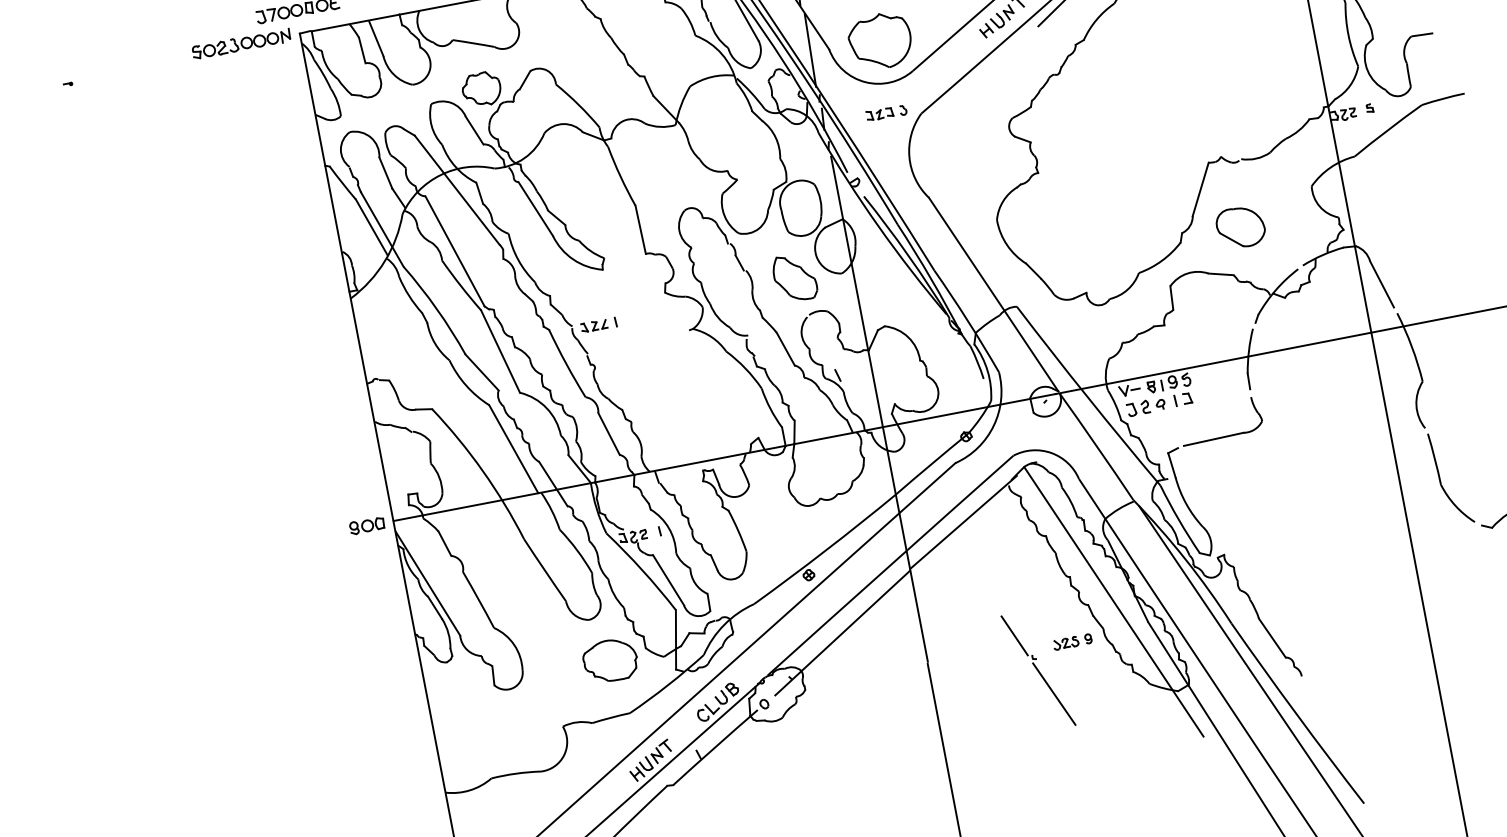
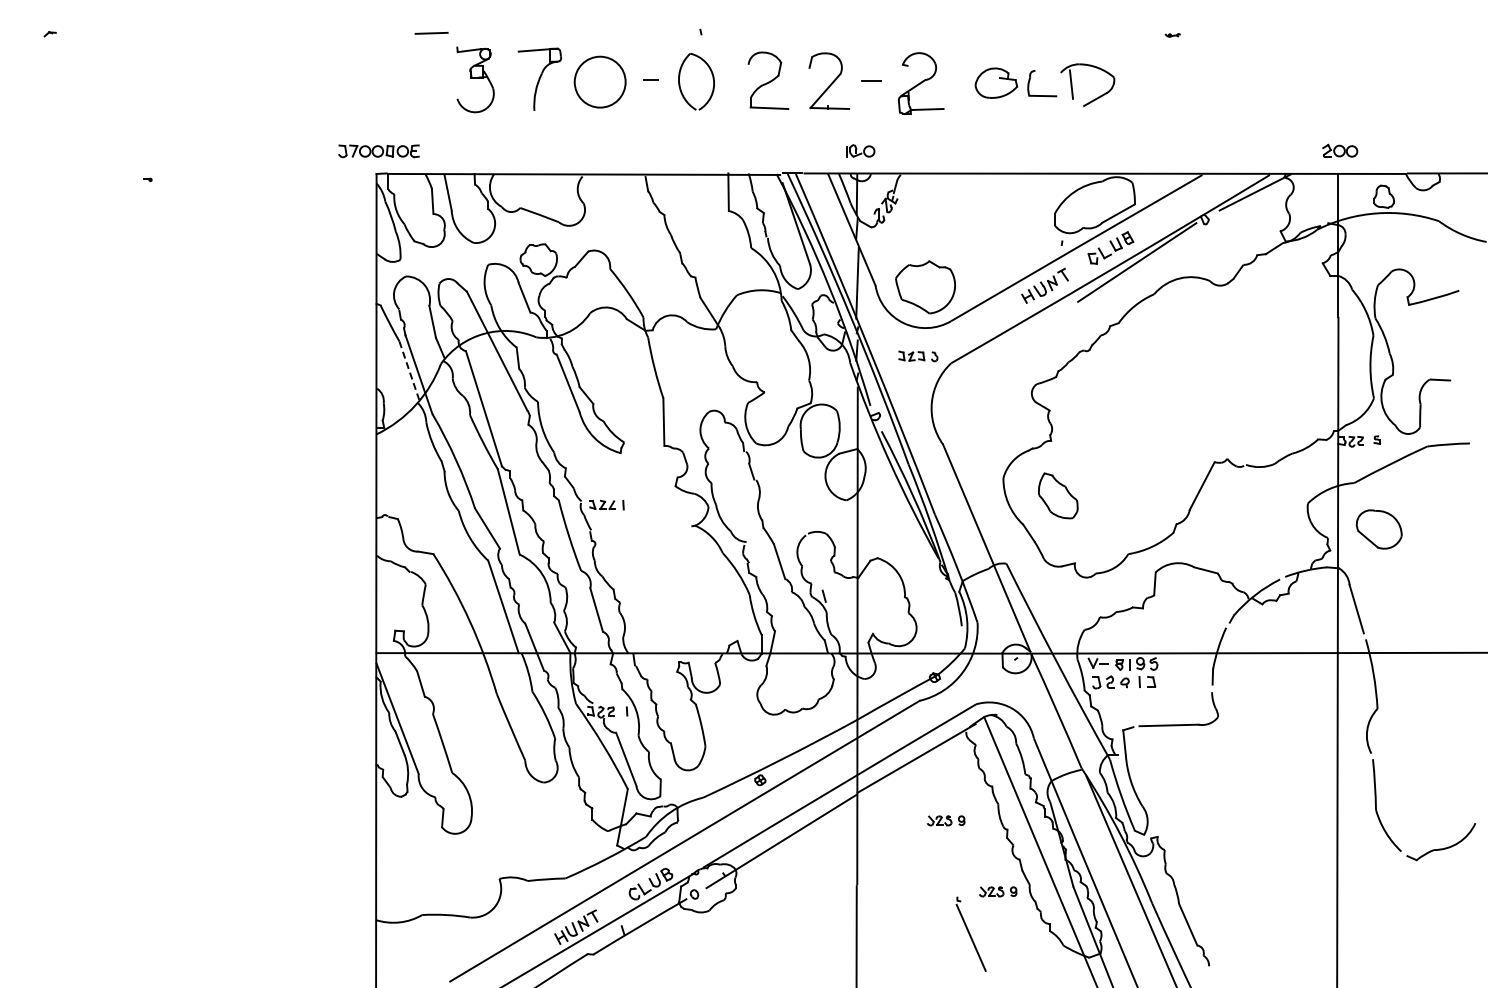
part: (241, 44) -> (319, 173), removed
line: (371, 227) -> (409, 370), solid -> dashed
part: (1240, 227) -> (1378, 529), moved
part: (795, 277) -> (1058, 495), moved
part: (367, 525) -> (350, 652), removed
part: (1006, 579) -> (946, 820), added
line: (1014, 635) -> (944, 875), removed
part: (610, 660) -> (556, 824), removed

